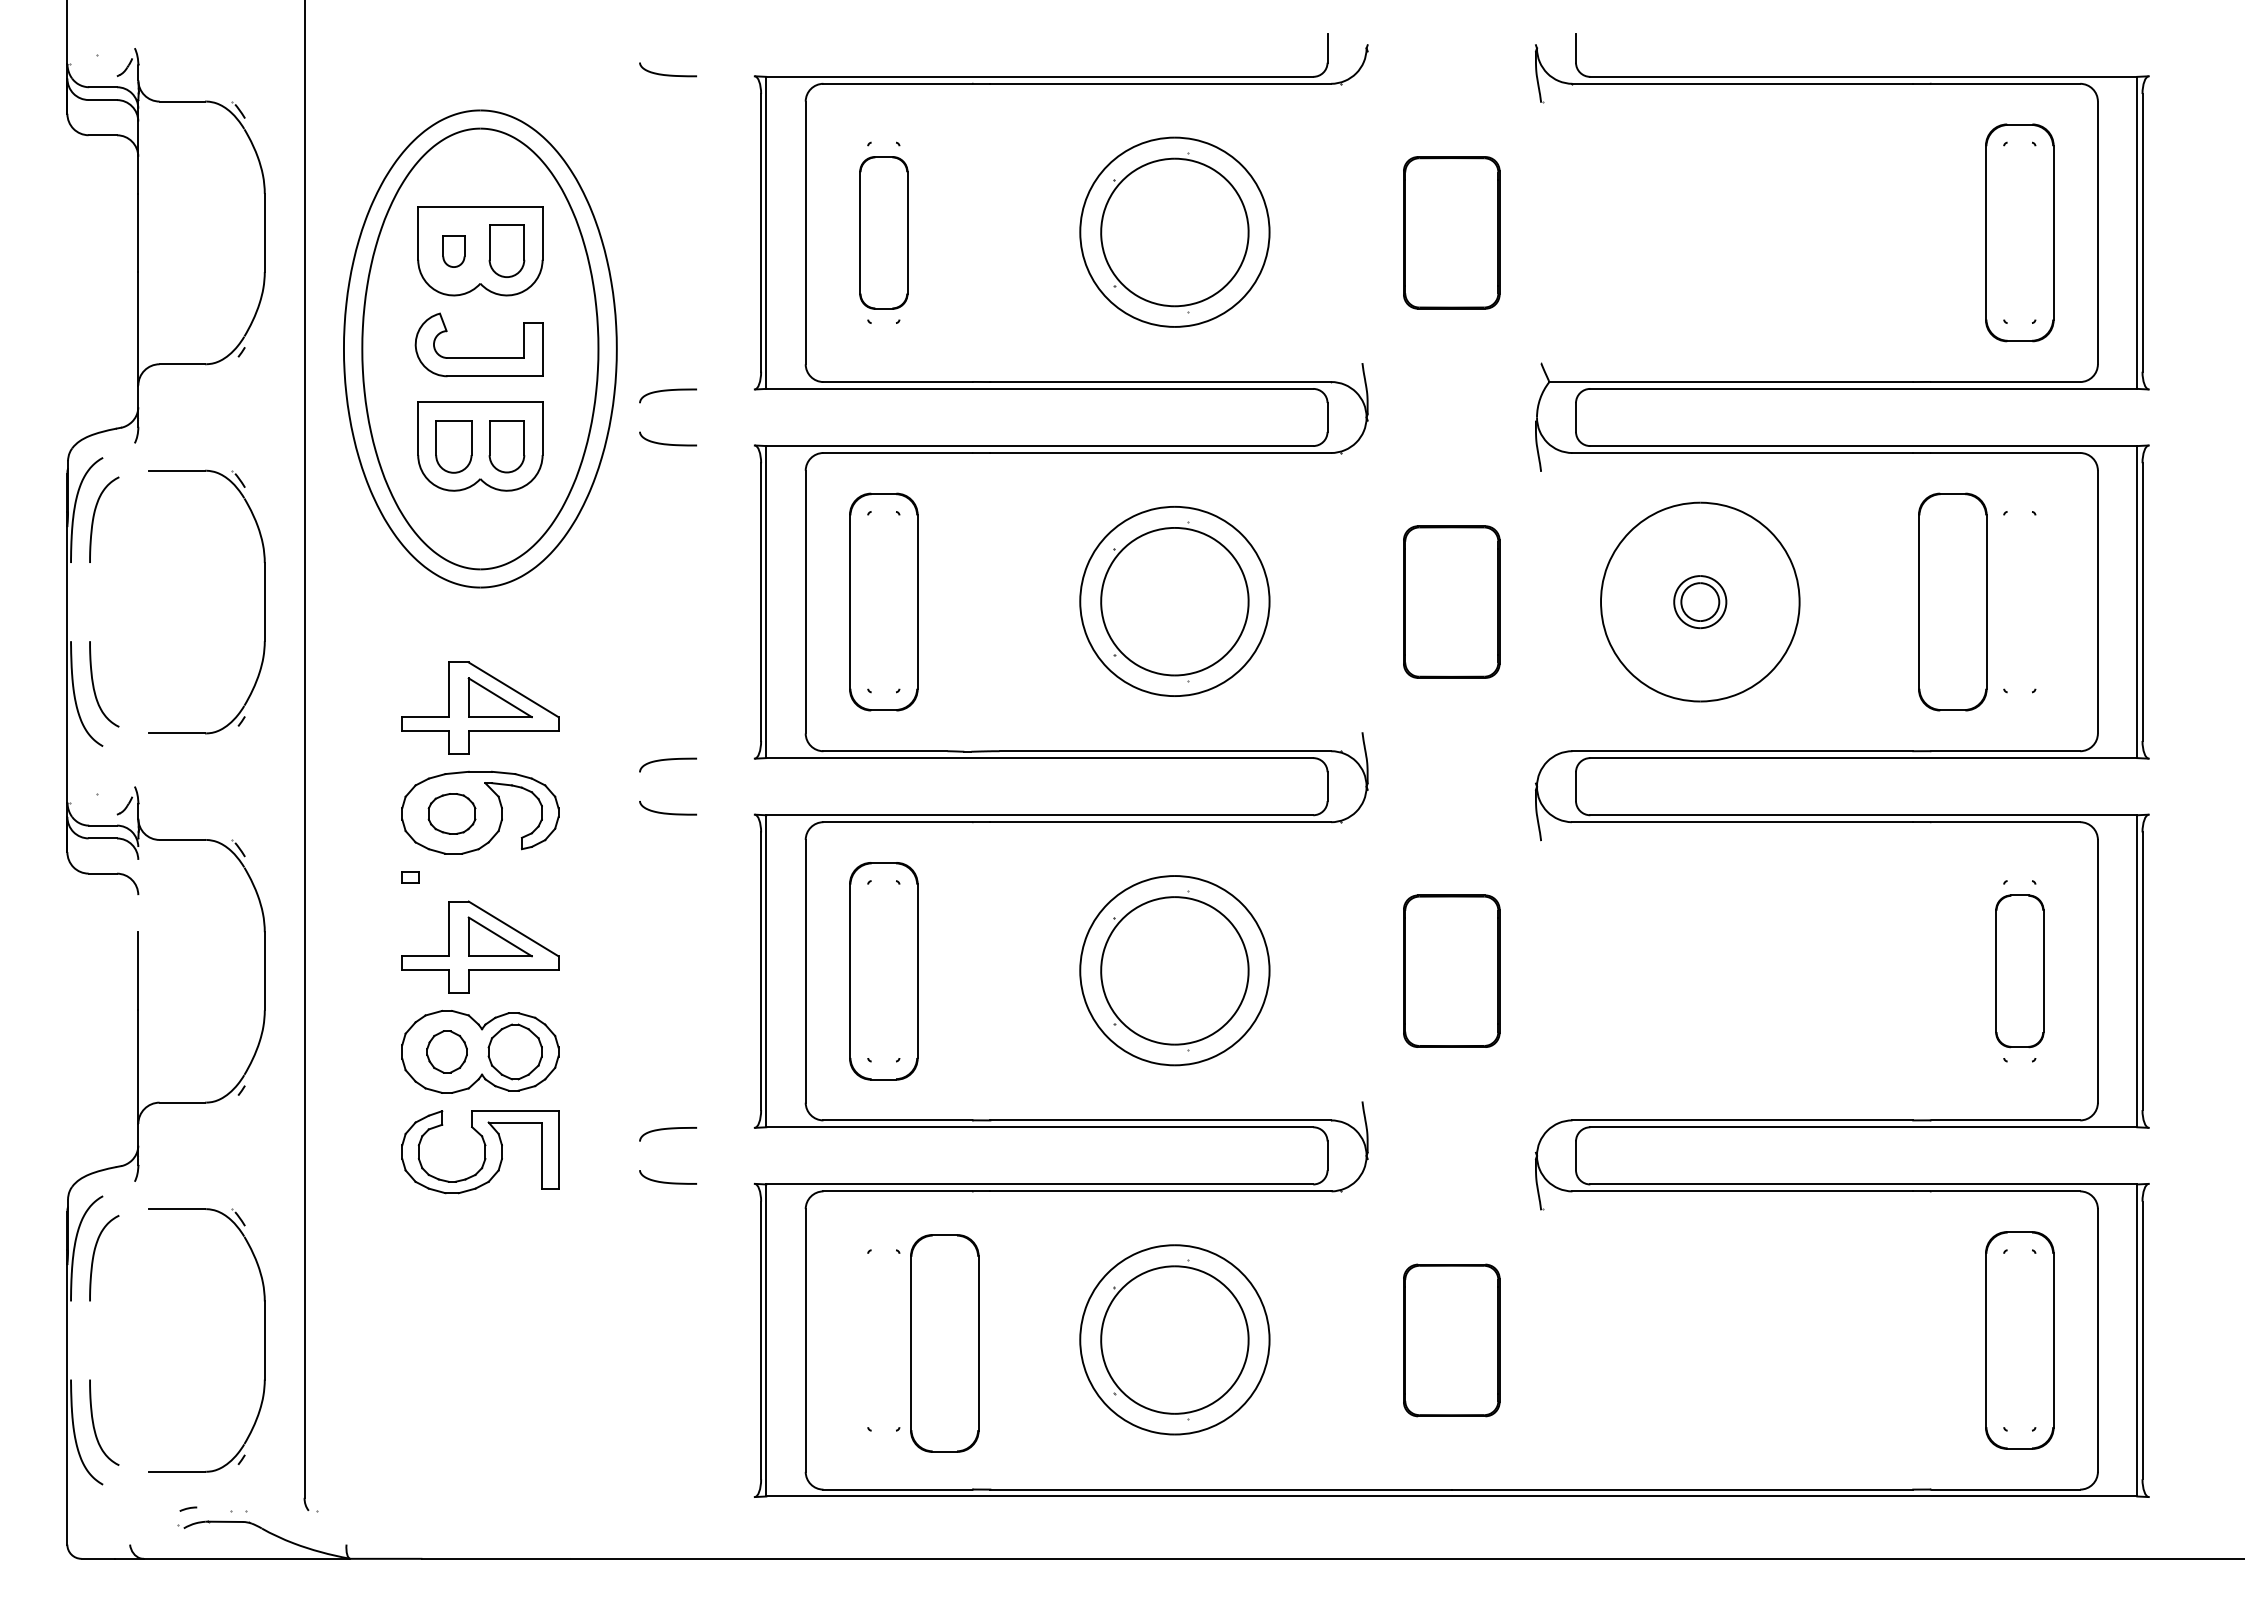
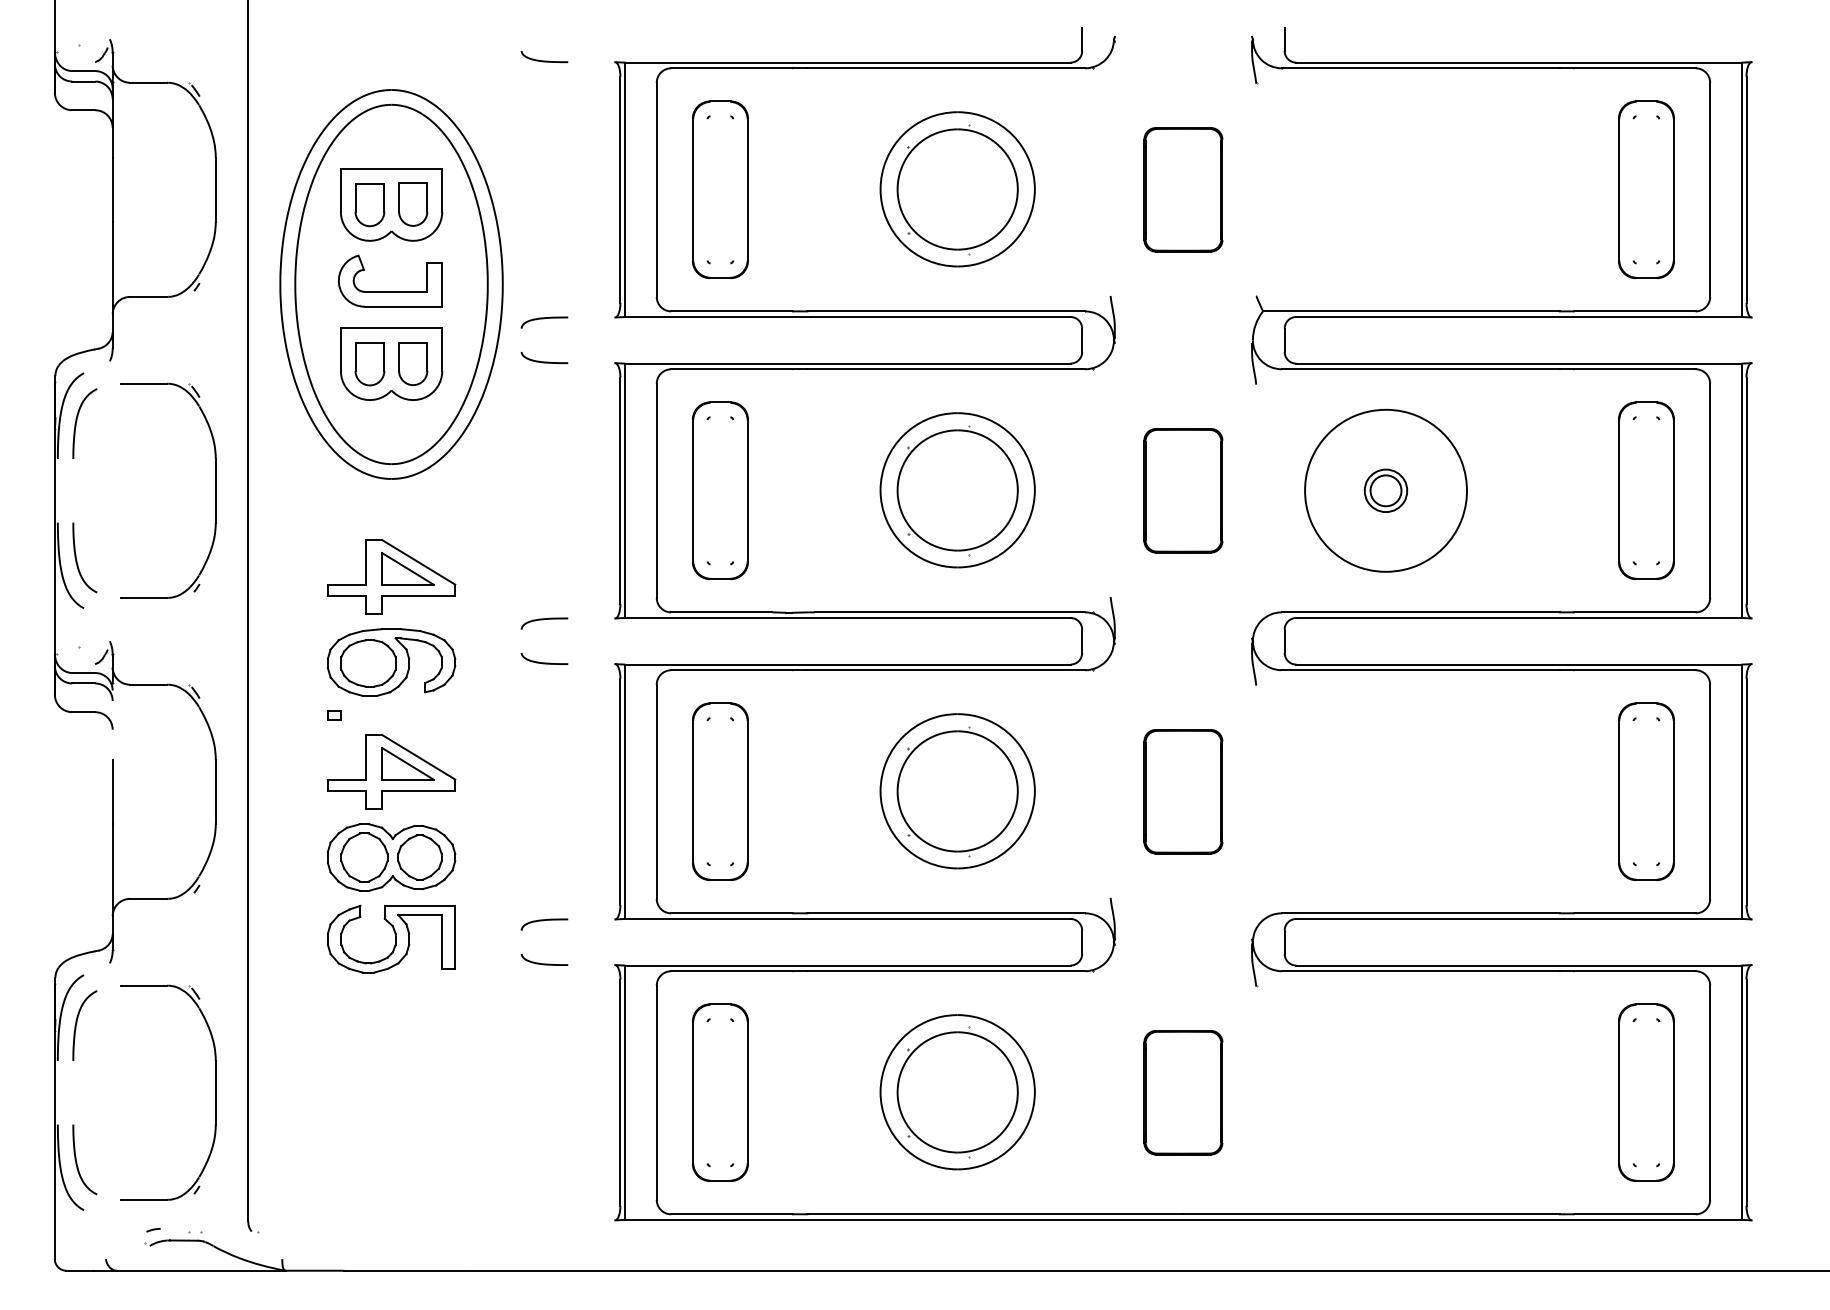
part: (883, 232) -> (720, 189), size x1.43
part: (453, 251) -> (369, 205), size x1.67
part: (1952, 601) -> (1646, 490), moved
part: (451, 813) -> (368, 663), size x1.43
part: (2019, 971) -> (1646, 791), size x1.43
part: (446, 1051) -> (363, 857), size x1.43
part: (944, 1343) -> (720, 1092), moved

